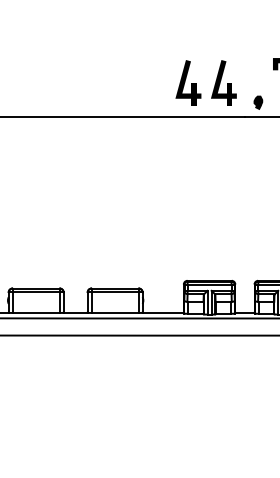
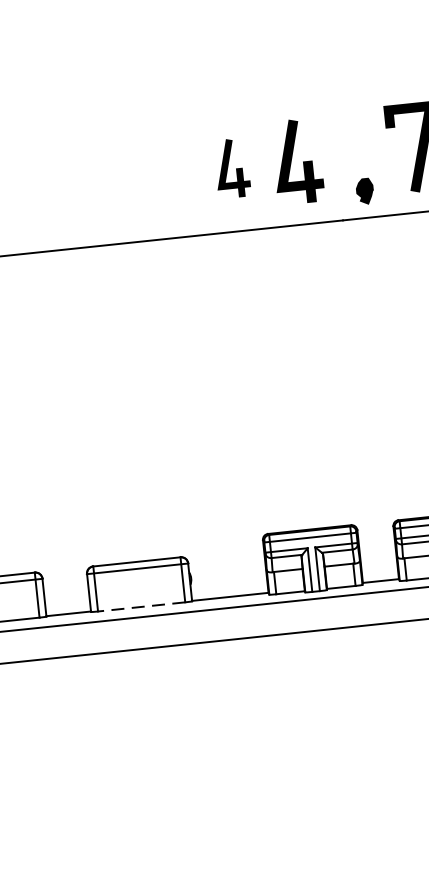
part: (188, 82) -> (232, 167), size x0.7
line: (115, 312) -> (142, 605), solid -> dashed

